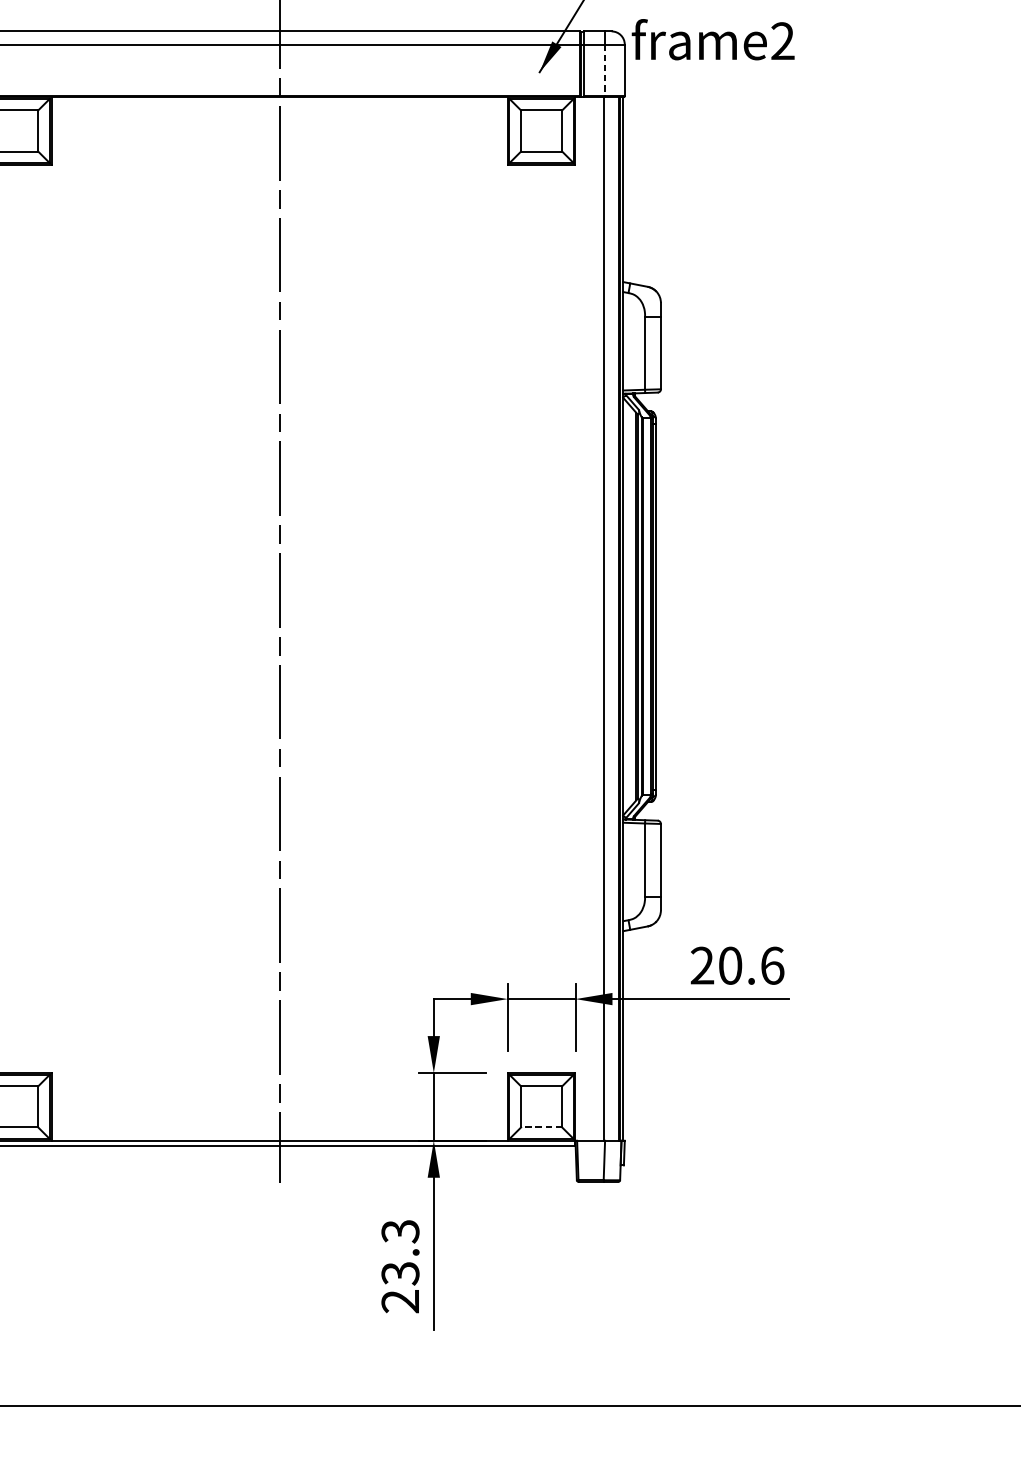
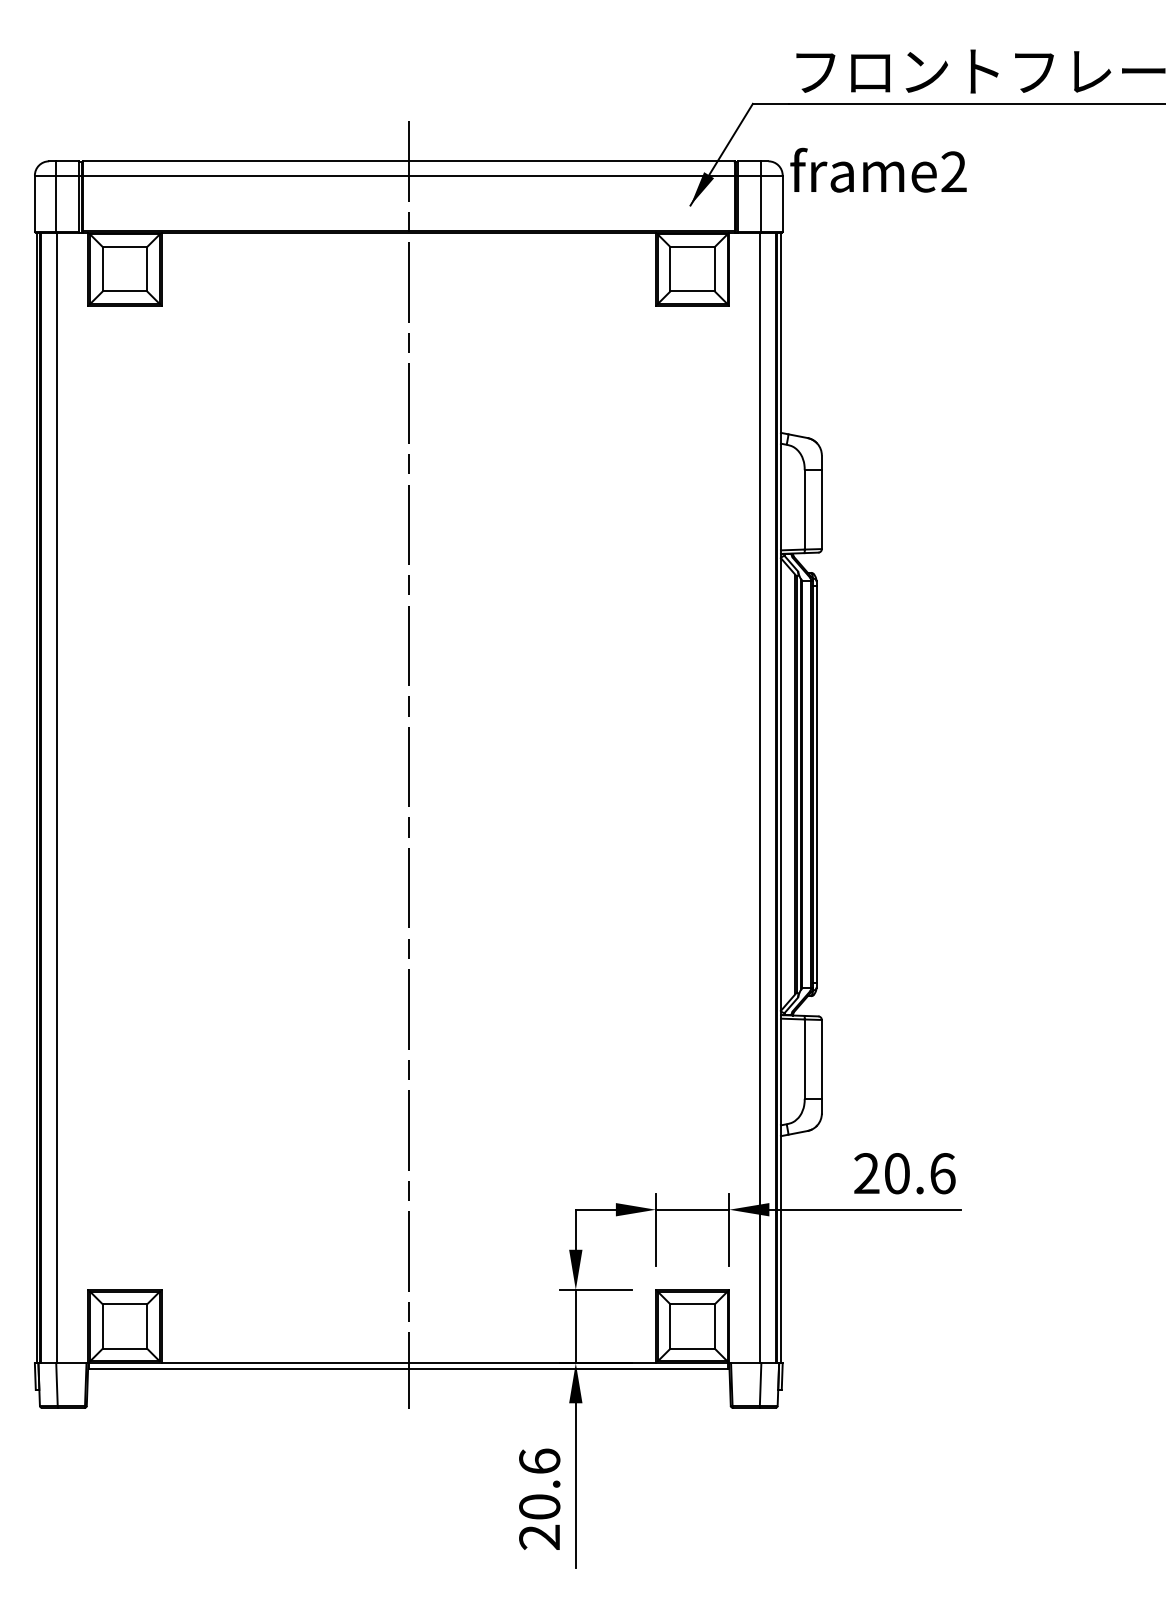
line: (605, 71) -> (761, 204), dashed -> solid
line: (541, 1127) -> (692, 1348), dashed -> solid
text: (400, 1252) -> (539, 1484), 23.3 -> 20.6

